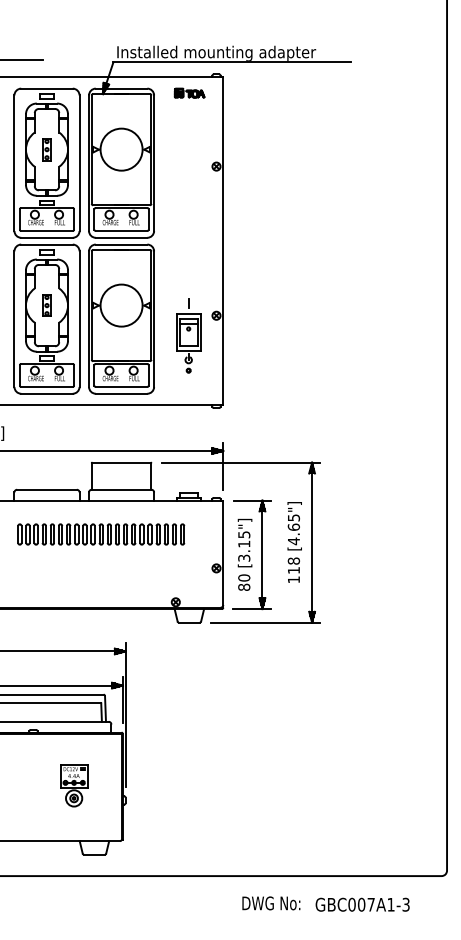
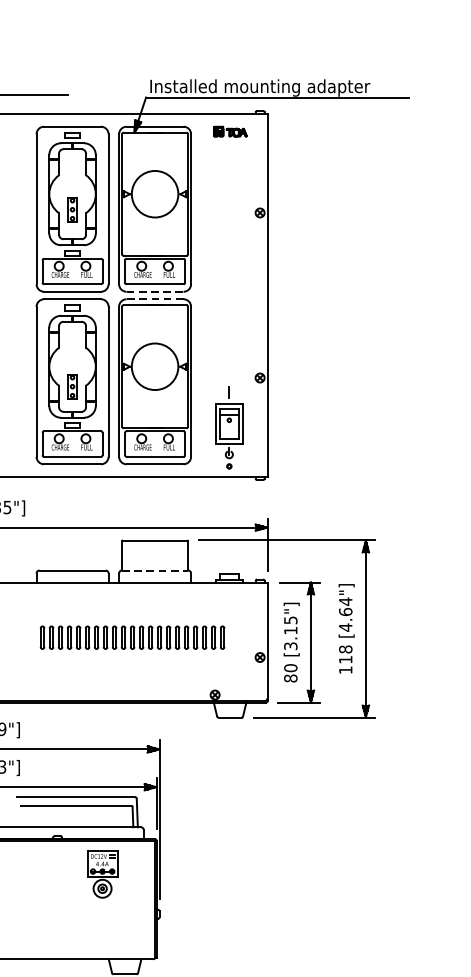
part: (46, 149) -> (72, 209), moved
line: (121, 237) -> (154, 291), solid -> dashed
line: (121, 244) -> (154, 299), solid -> dashed
part: (46, 305) -> (72, 386), moved
part: (188, 335) -> (229, 427), moved
line: (121, 489) -> (154, 570), solid -> dashed
text: (294, 517) -> (346, 601), [4.65"] -> [4.64"]
part: (101, 534) -> (132, 637), moved
part: (74, 785) -> (102, 874), moved

